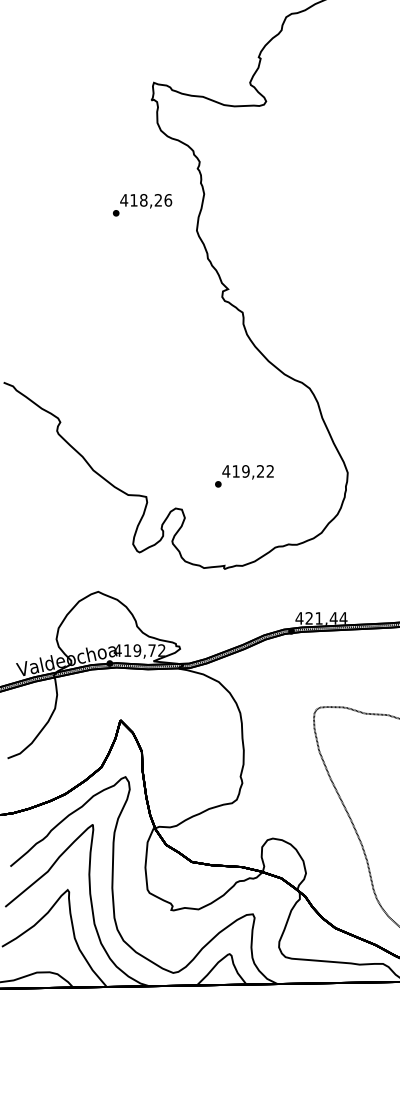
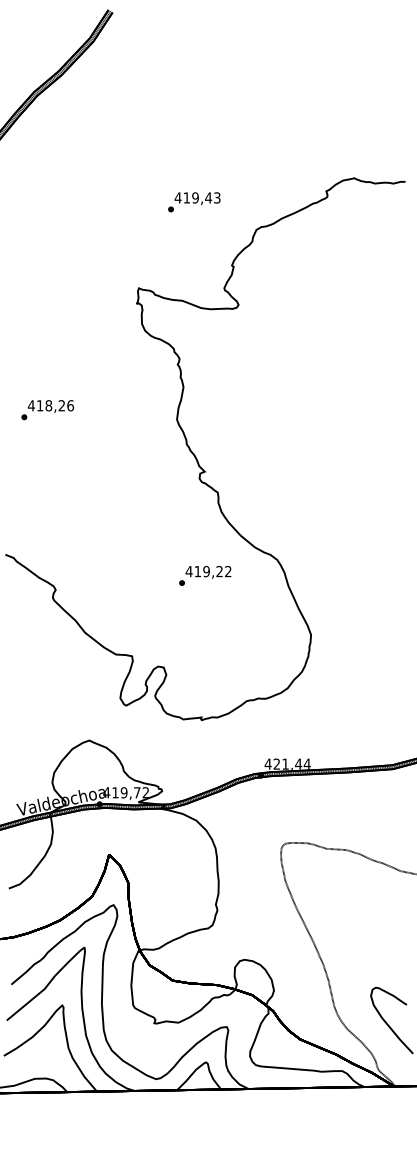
text: (142, 205) -> (47, 410), moved
text: (244, 475) -> (205, 575), moved

